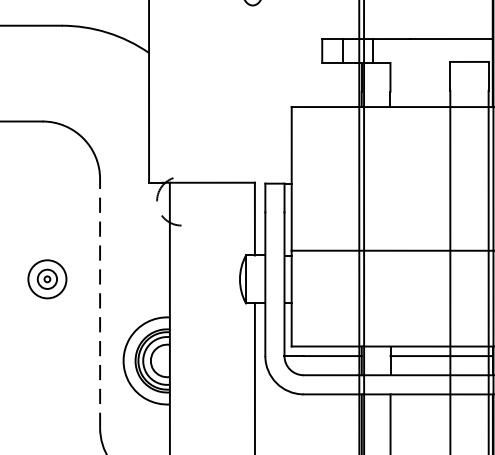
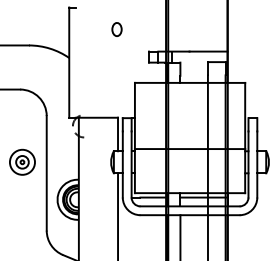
part: (47, 277) -> (22, 161), size x1.43
line: (99, 301) -> (46, 172), dashed -> solid

